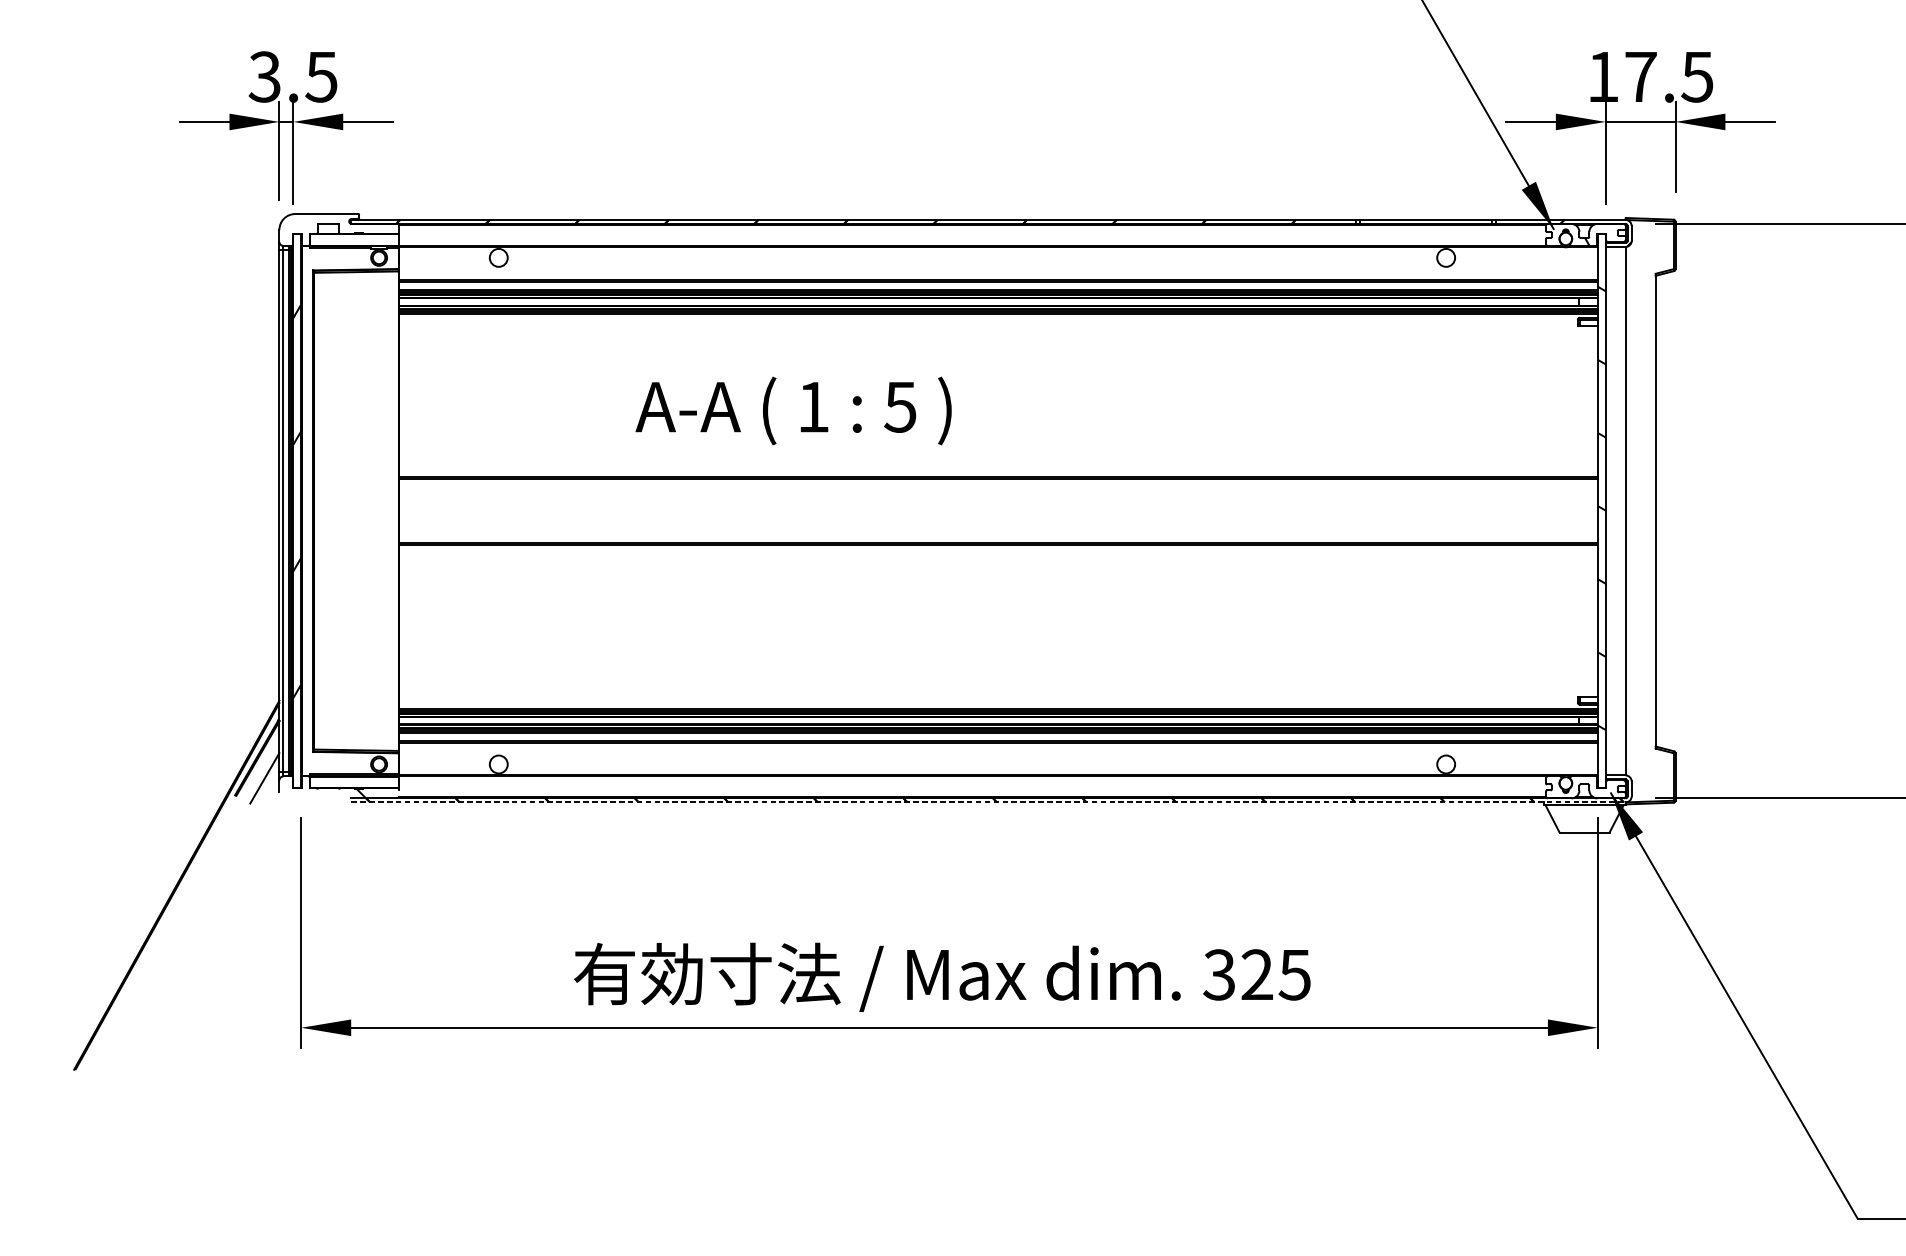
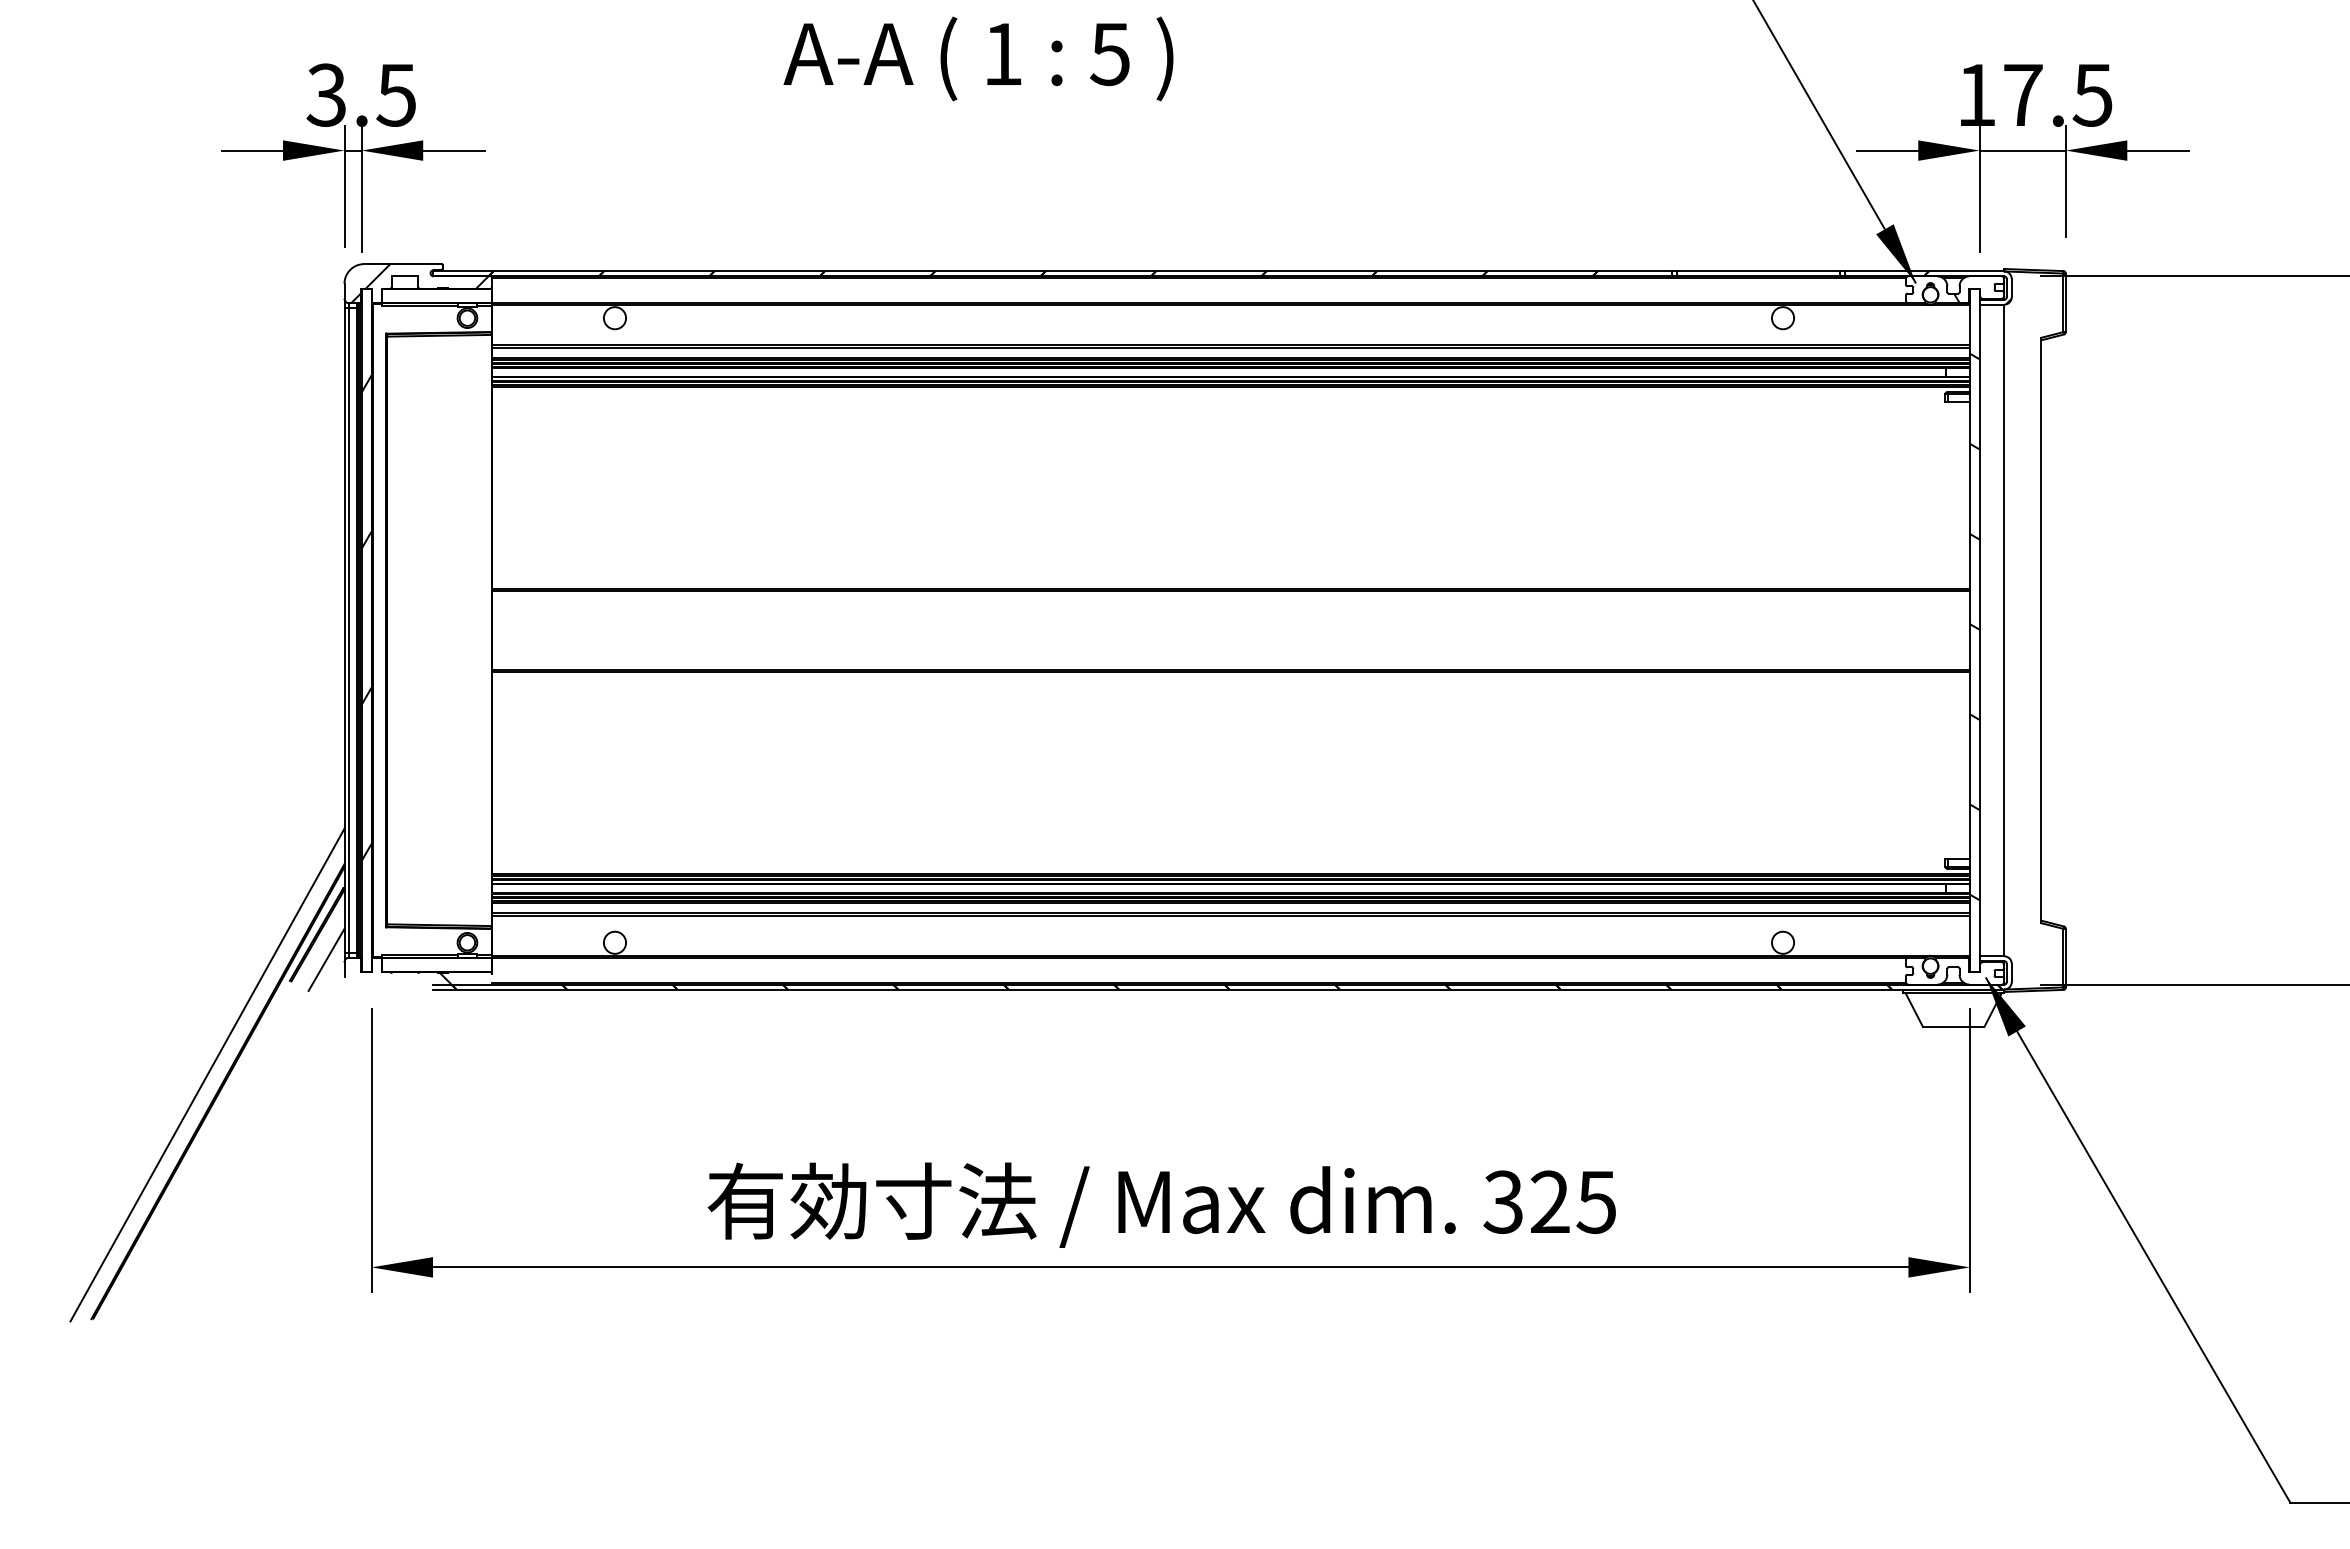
hatch: (340, 229) -> (419, 283), added
text: (793, 410) -> (978, 58), moved
line: (988, 802) -> (1218, 989), dashed -> solid
line: (168, 871) -> (207, 1074), added

